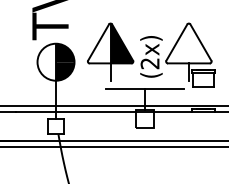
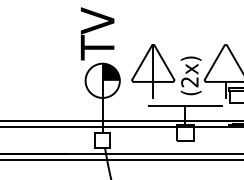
fill: (121, 42) -> (163, 62), removed
fill: (64, 70) -> (110, 88), removed

